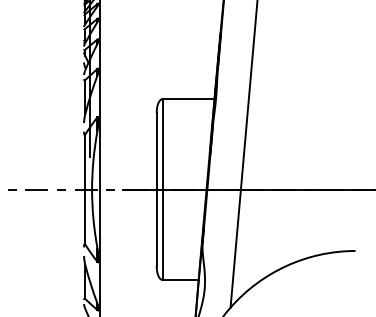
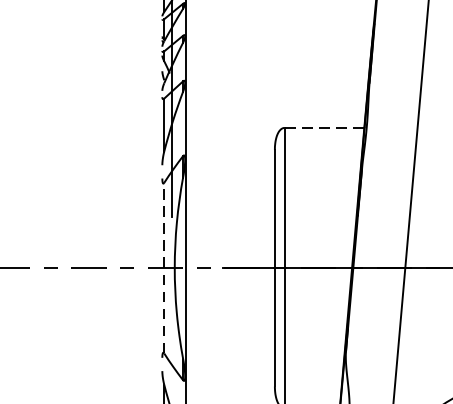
line: (188, 99) -> (324, 128), solid -> dashed
line: (85, 189) -> (164, 268), solid -> dashed

